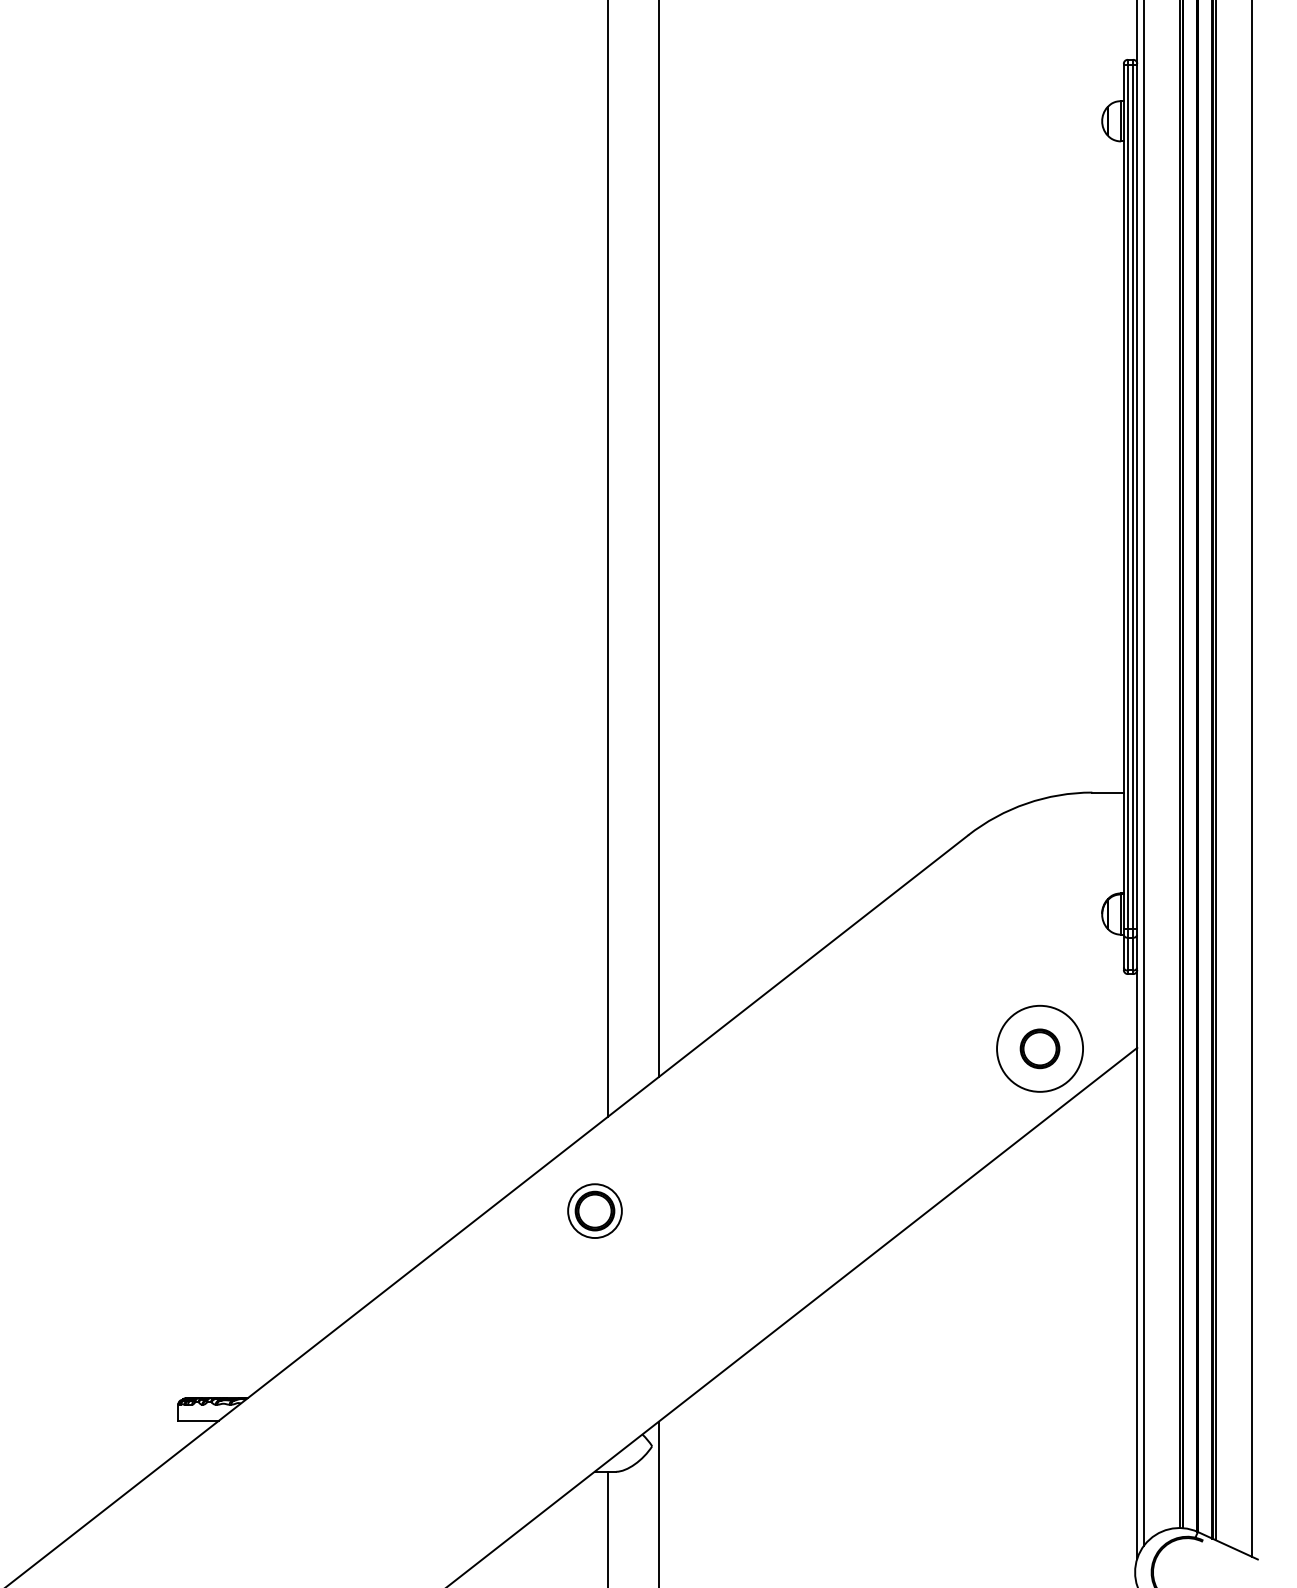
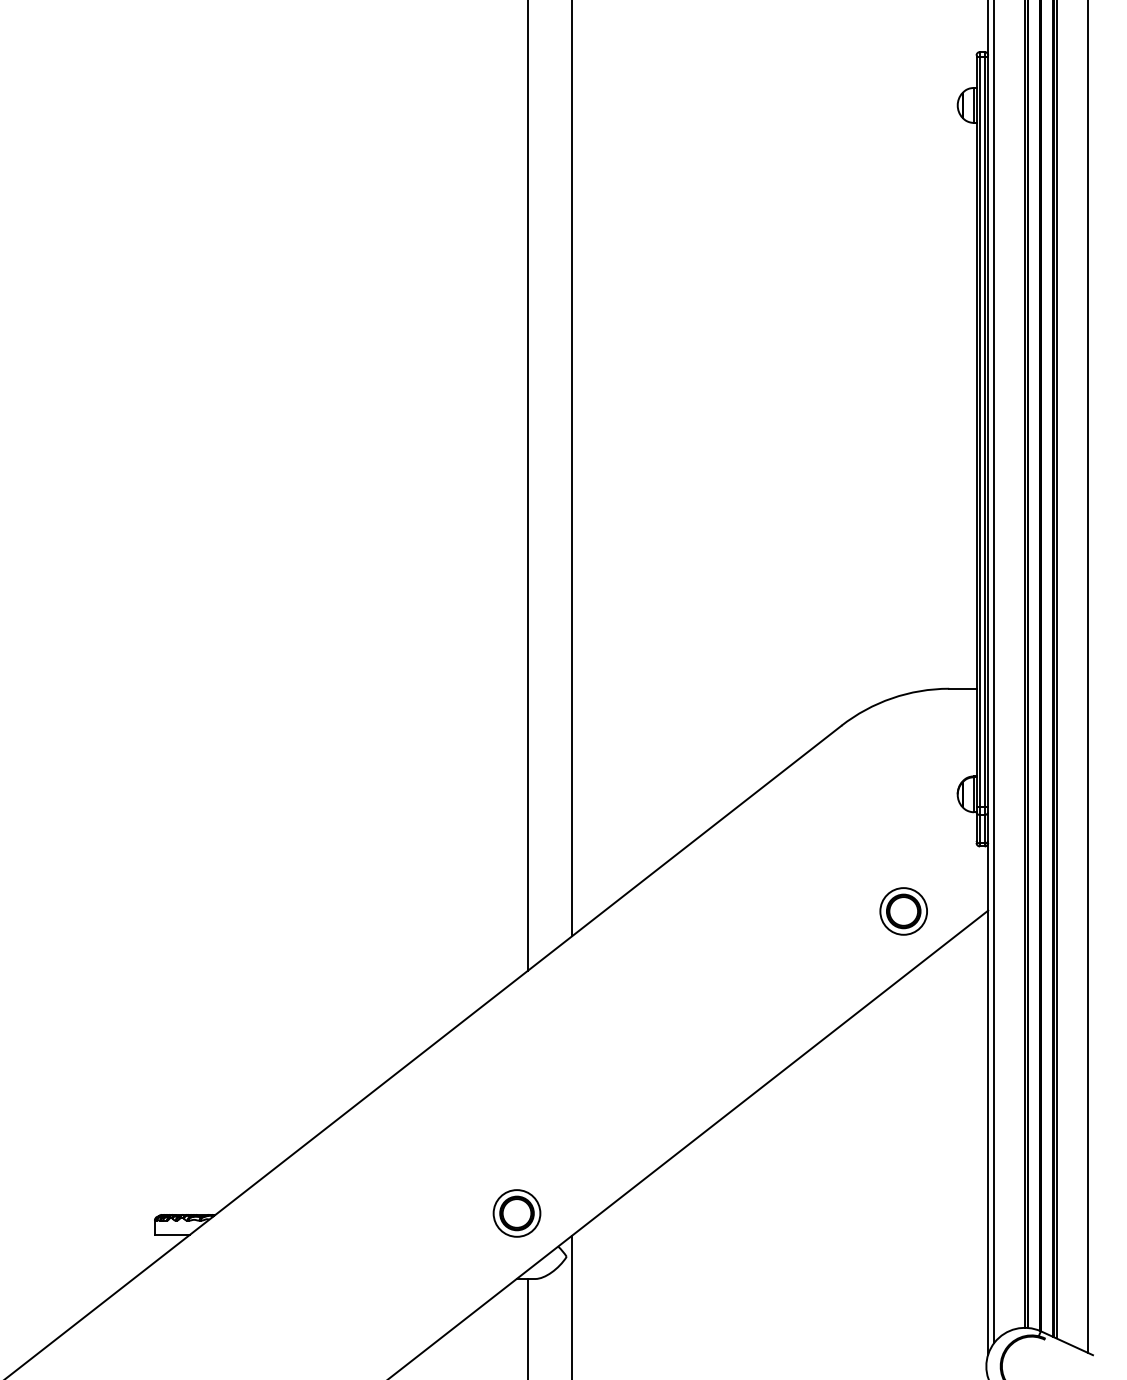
circle: (1039, 1048) -> (903, 911), size x0.62
part: (594, 1211) -> (516, 1213), moved

